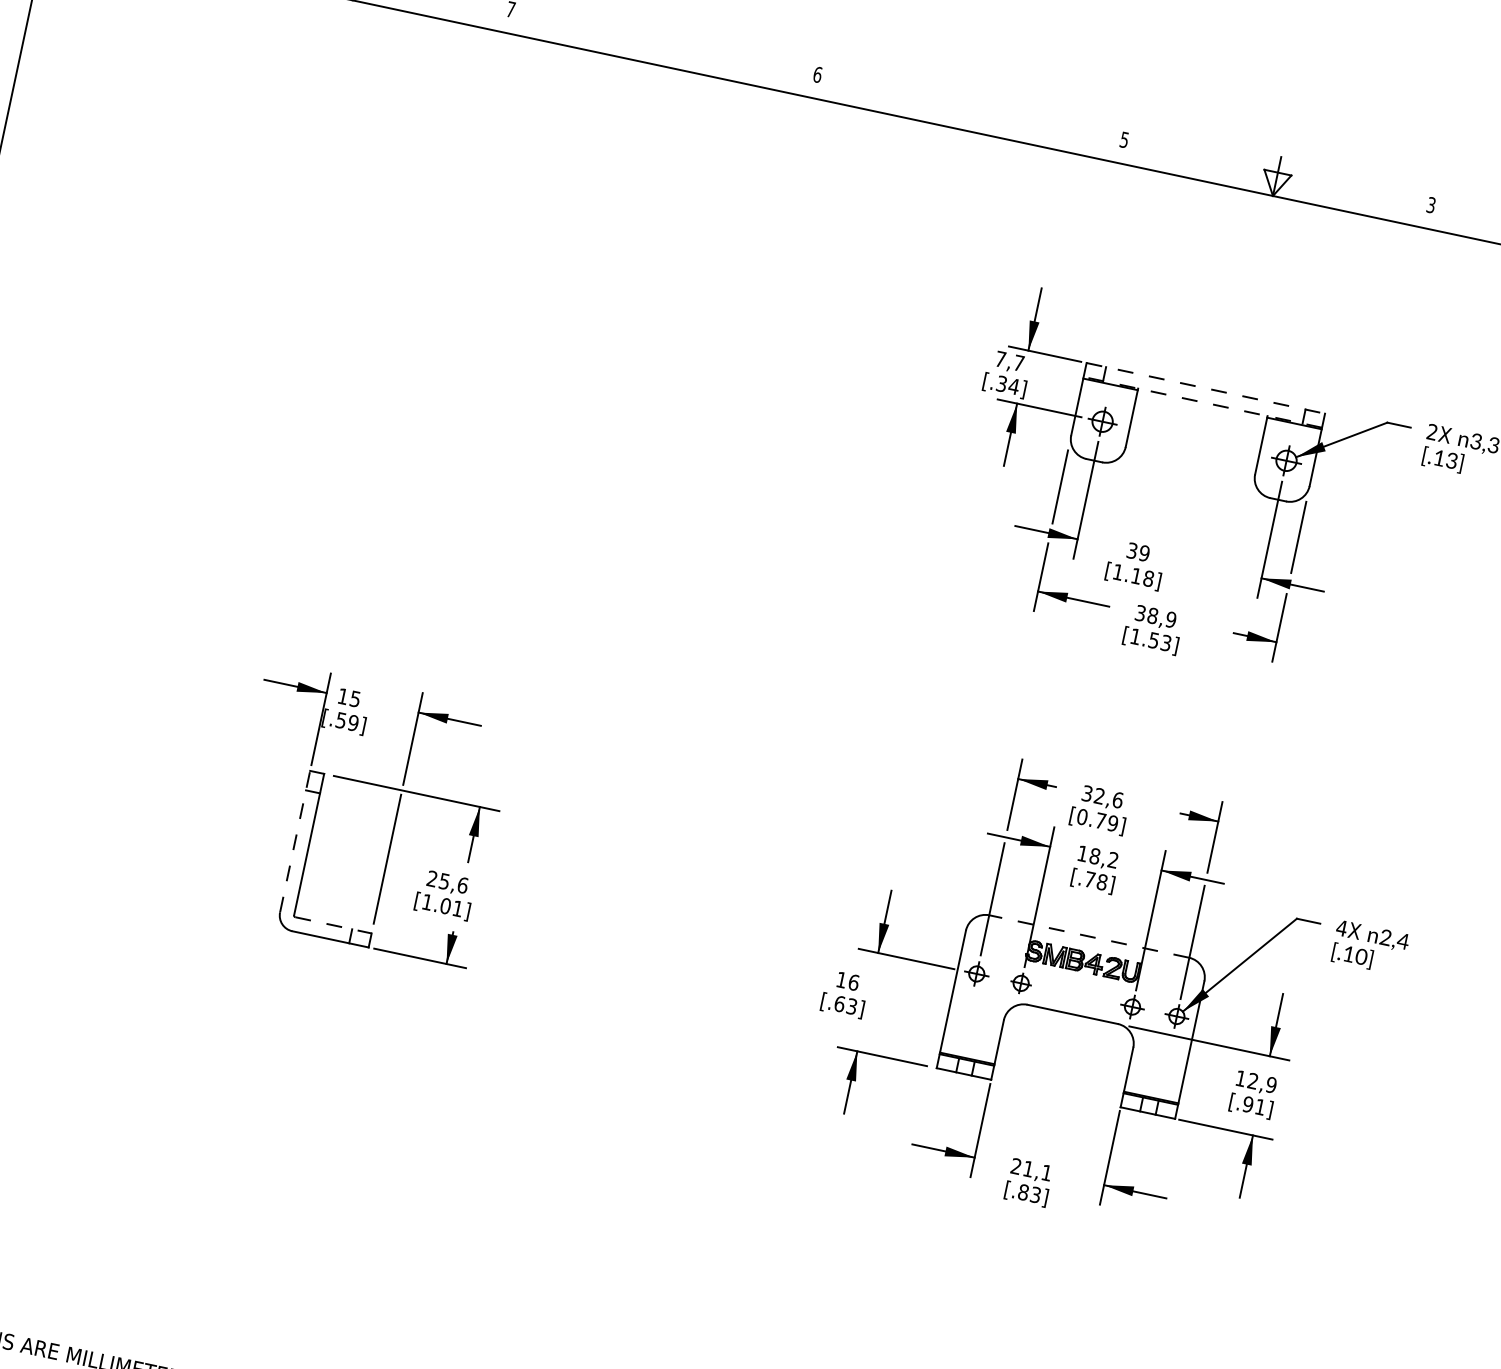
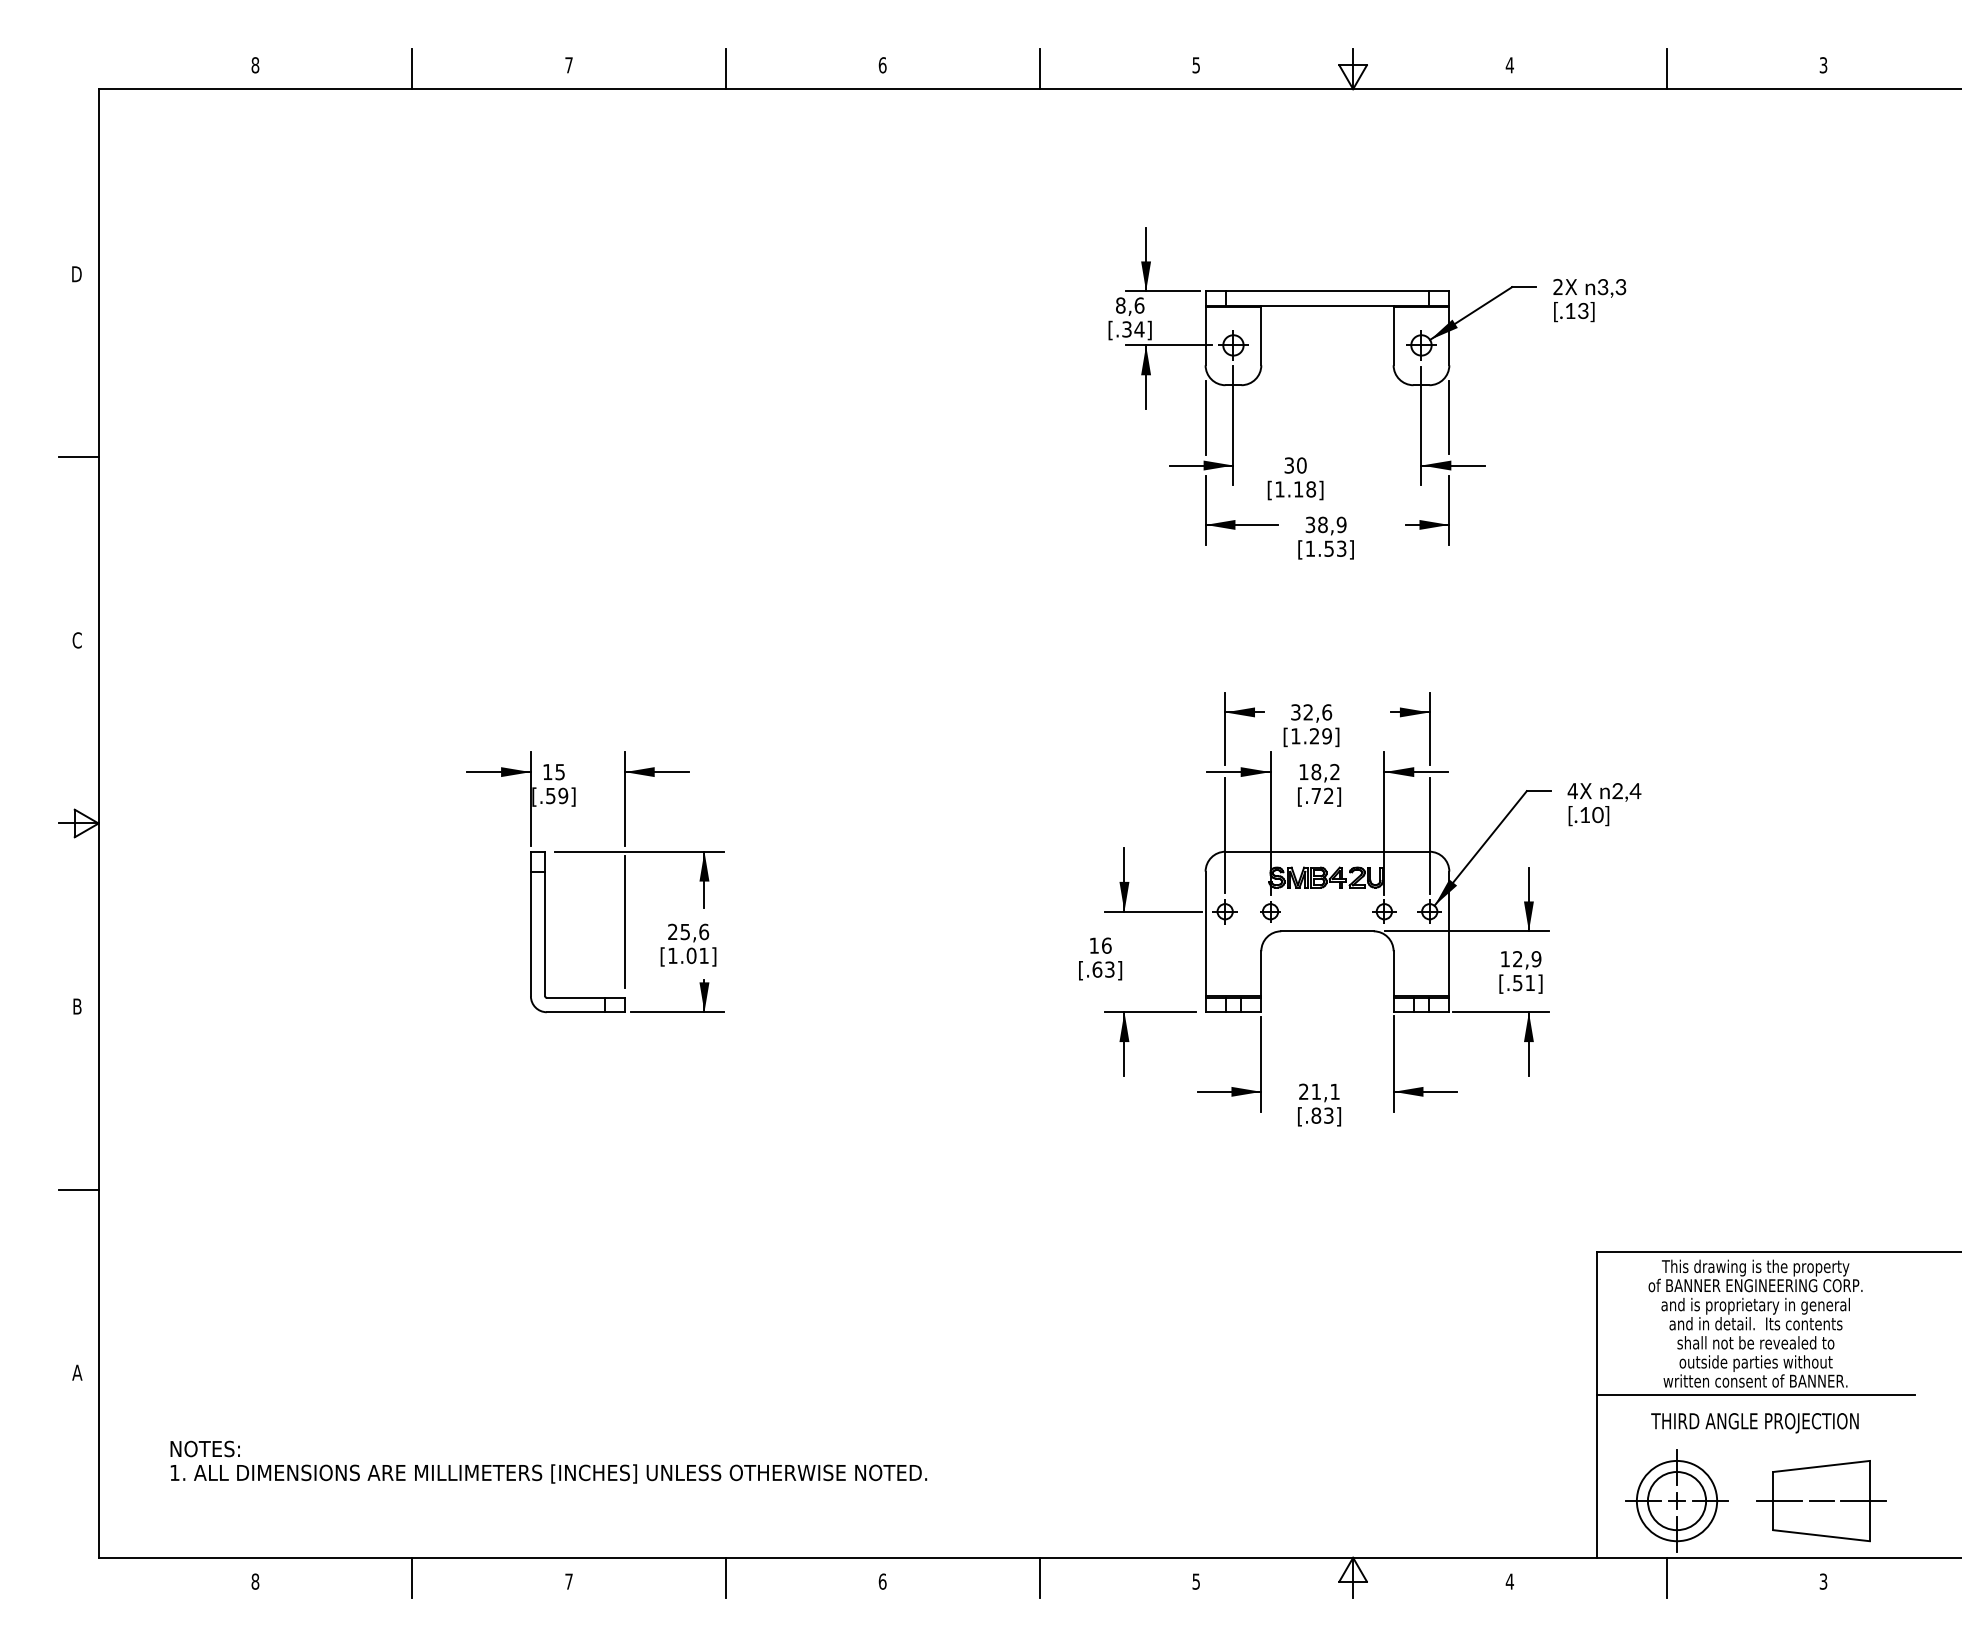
line: (663, 46) -> (725, 69), added
line: (970, 111) -> (1039, 69), added
text: (1430, 205) -> (1509, 65), 3 -> 4
text: (1010, 361) -> (1130, 305), 7,7 -> 8,6
line: (1205, 388) -> (1327, 291), dashed -> solid
line: (1202, 402) -> (1327, 305), dashed -> solid
text: (1144, 553) -> (1301, 465), 39 -> 30
text: (1091, 819) -> (1305, 736), [0.79] -> [1.29]
line: (294, 841) -> (530, 923), dashed -> solid
text: (1102, 881) -> (1328, 795), [.78] -> [.72]
line: (334, 925) -> (586, 997), dashed -> solid
line: (1089, 936) -> (1327, 851), dashed -> solid
text: (1248, 1103) -> (1517, 982), [.91] -> [.51]

